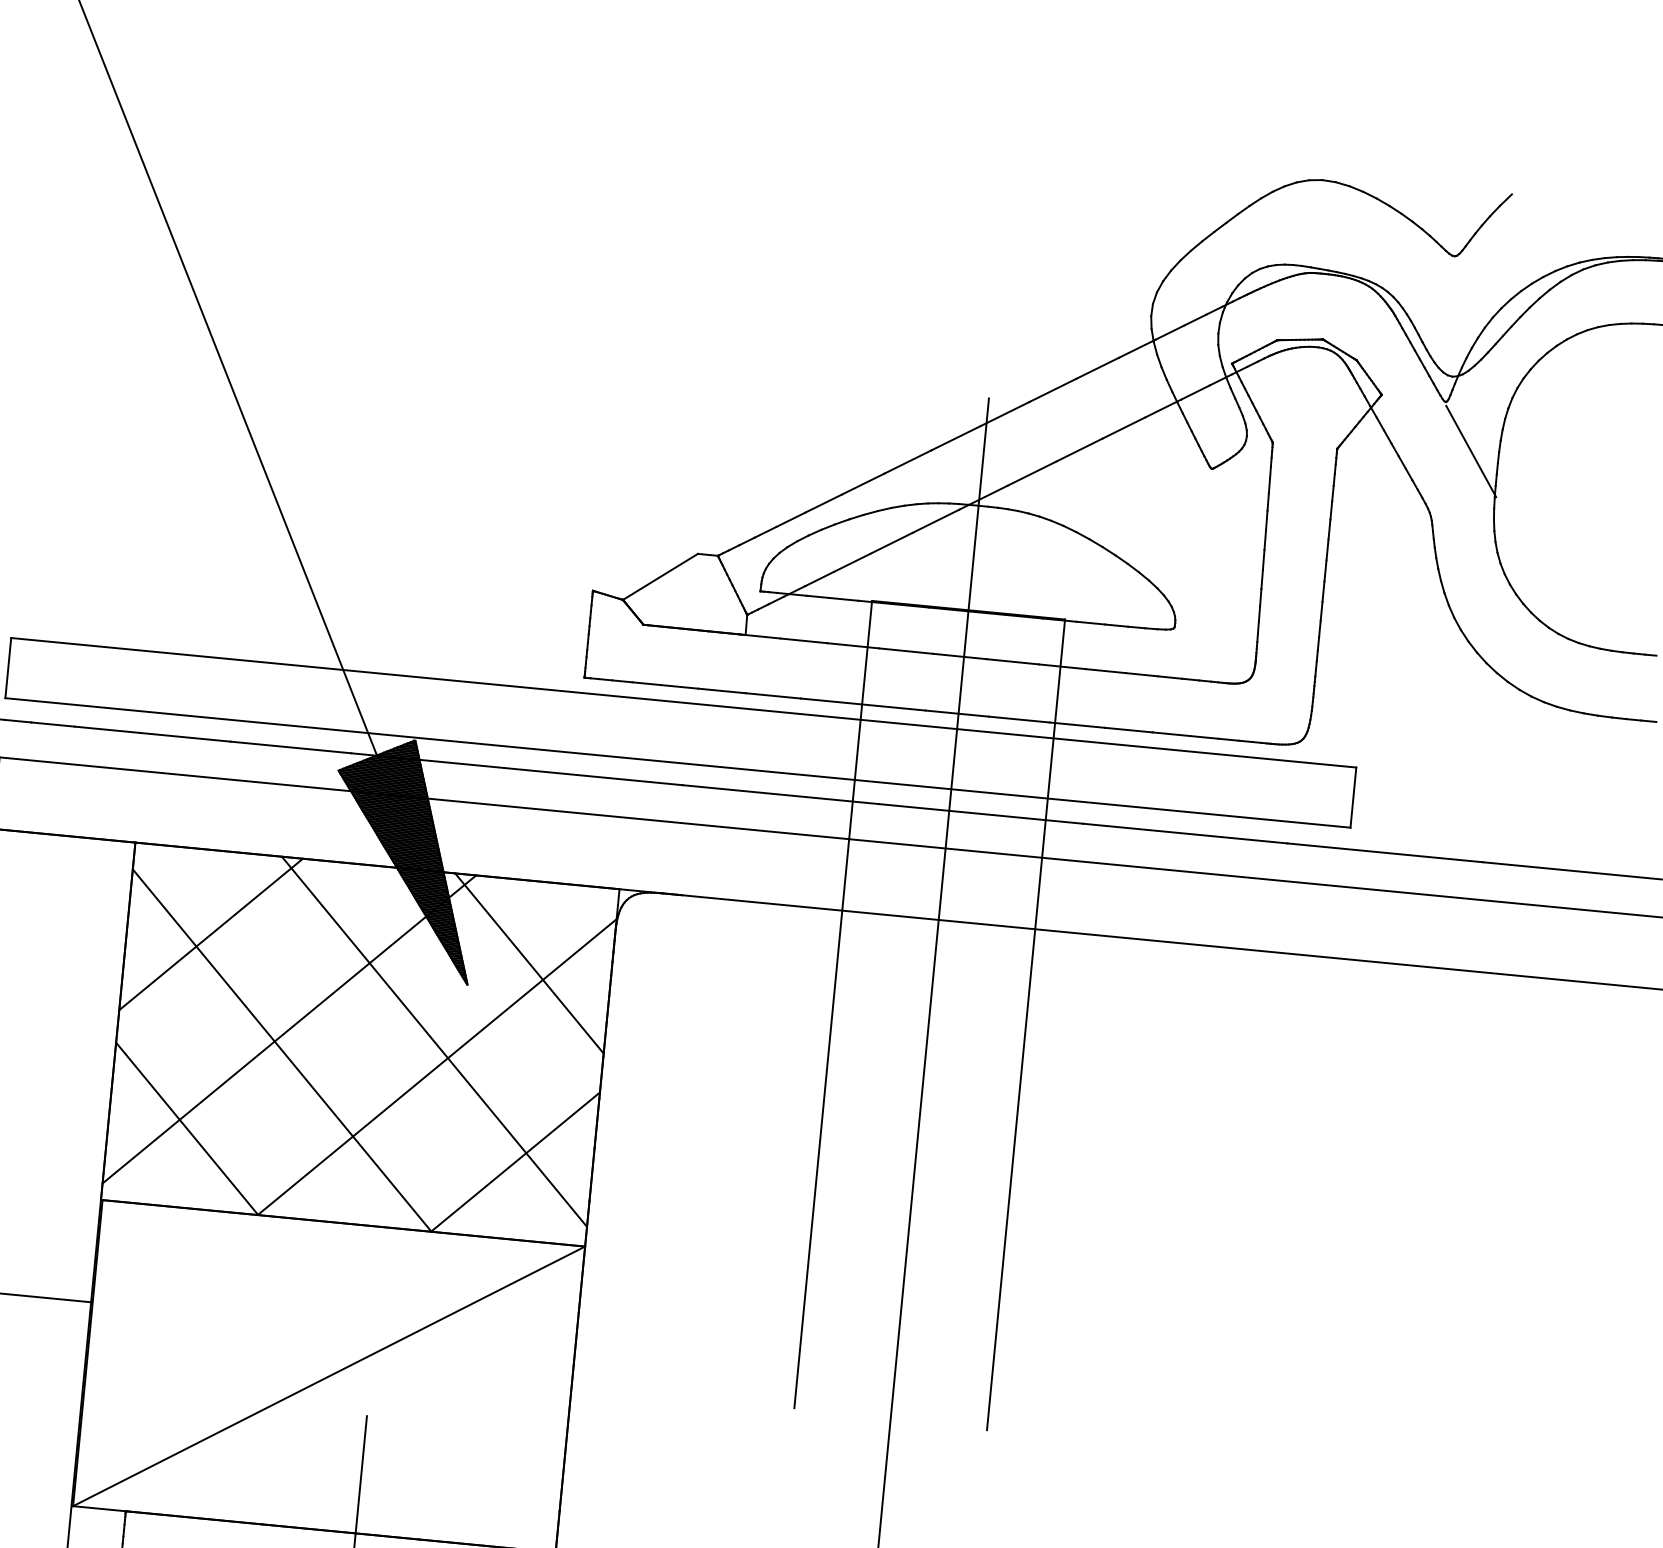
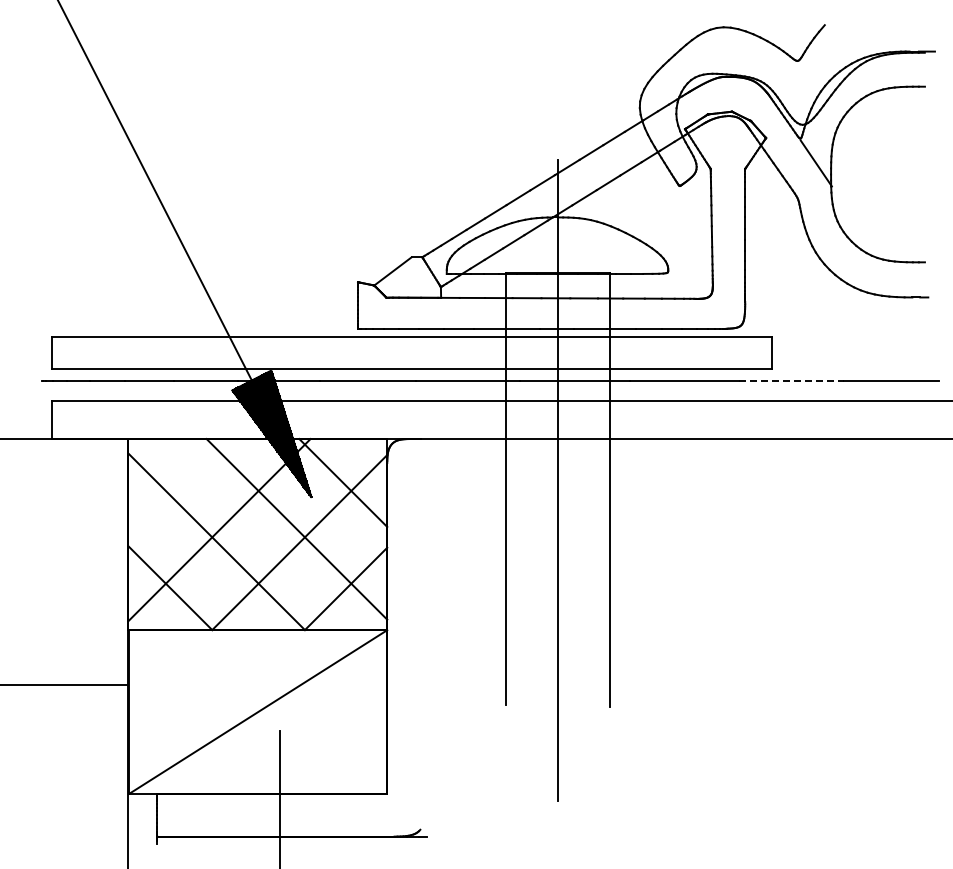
line: (1385, 852) -> (791, 380), solid -> dashed
line: (210, 933) -> (172, 483), removed

